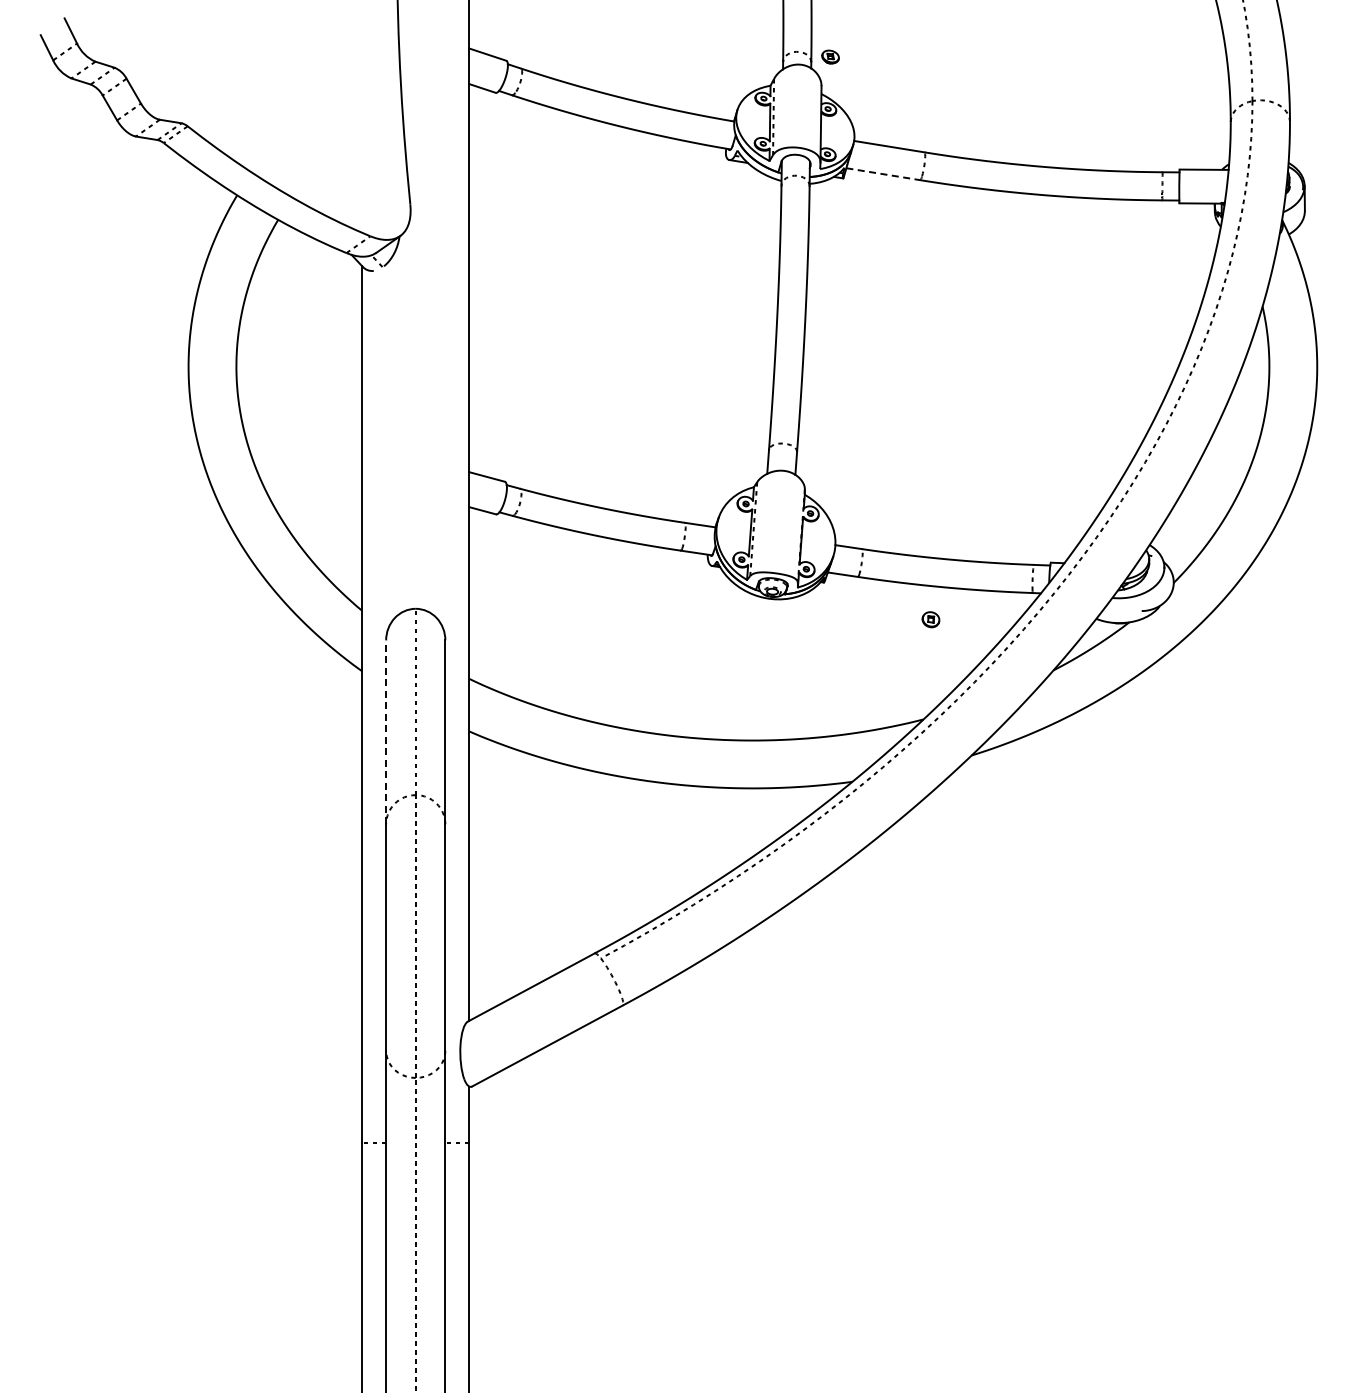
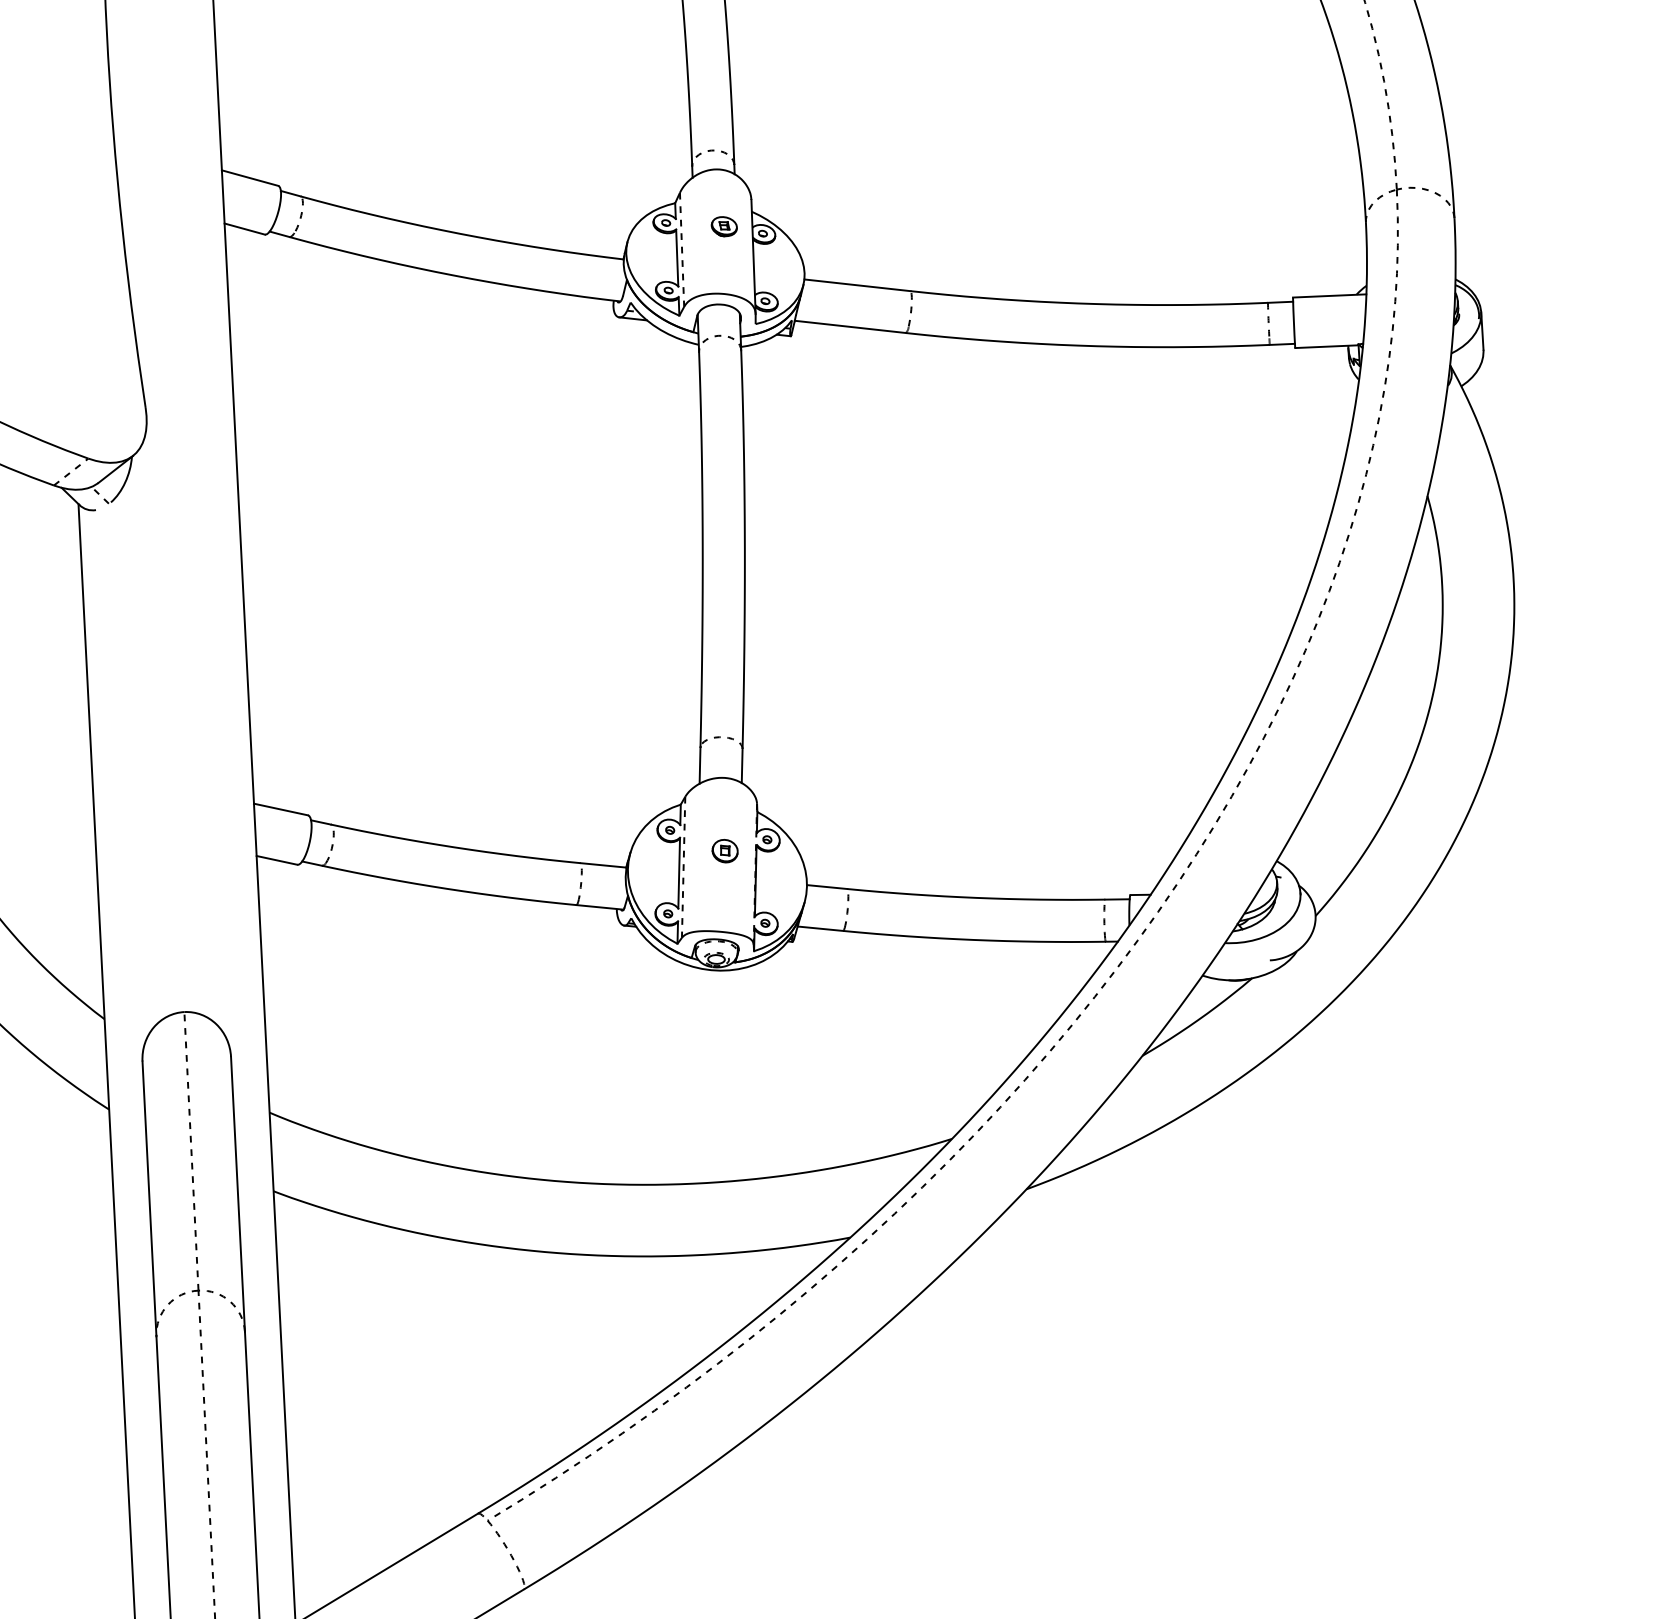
part: (830, 56) -> (724, 225), moved
line: (883, 174) -> (850, 327), dashed -> solid
part: (930, 619) -> (724, 850), moved
line: (386, 732) -> (150, 1199), dashed -> solid

